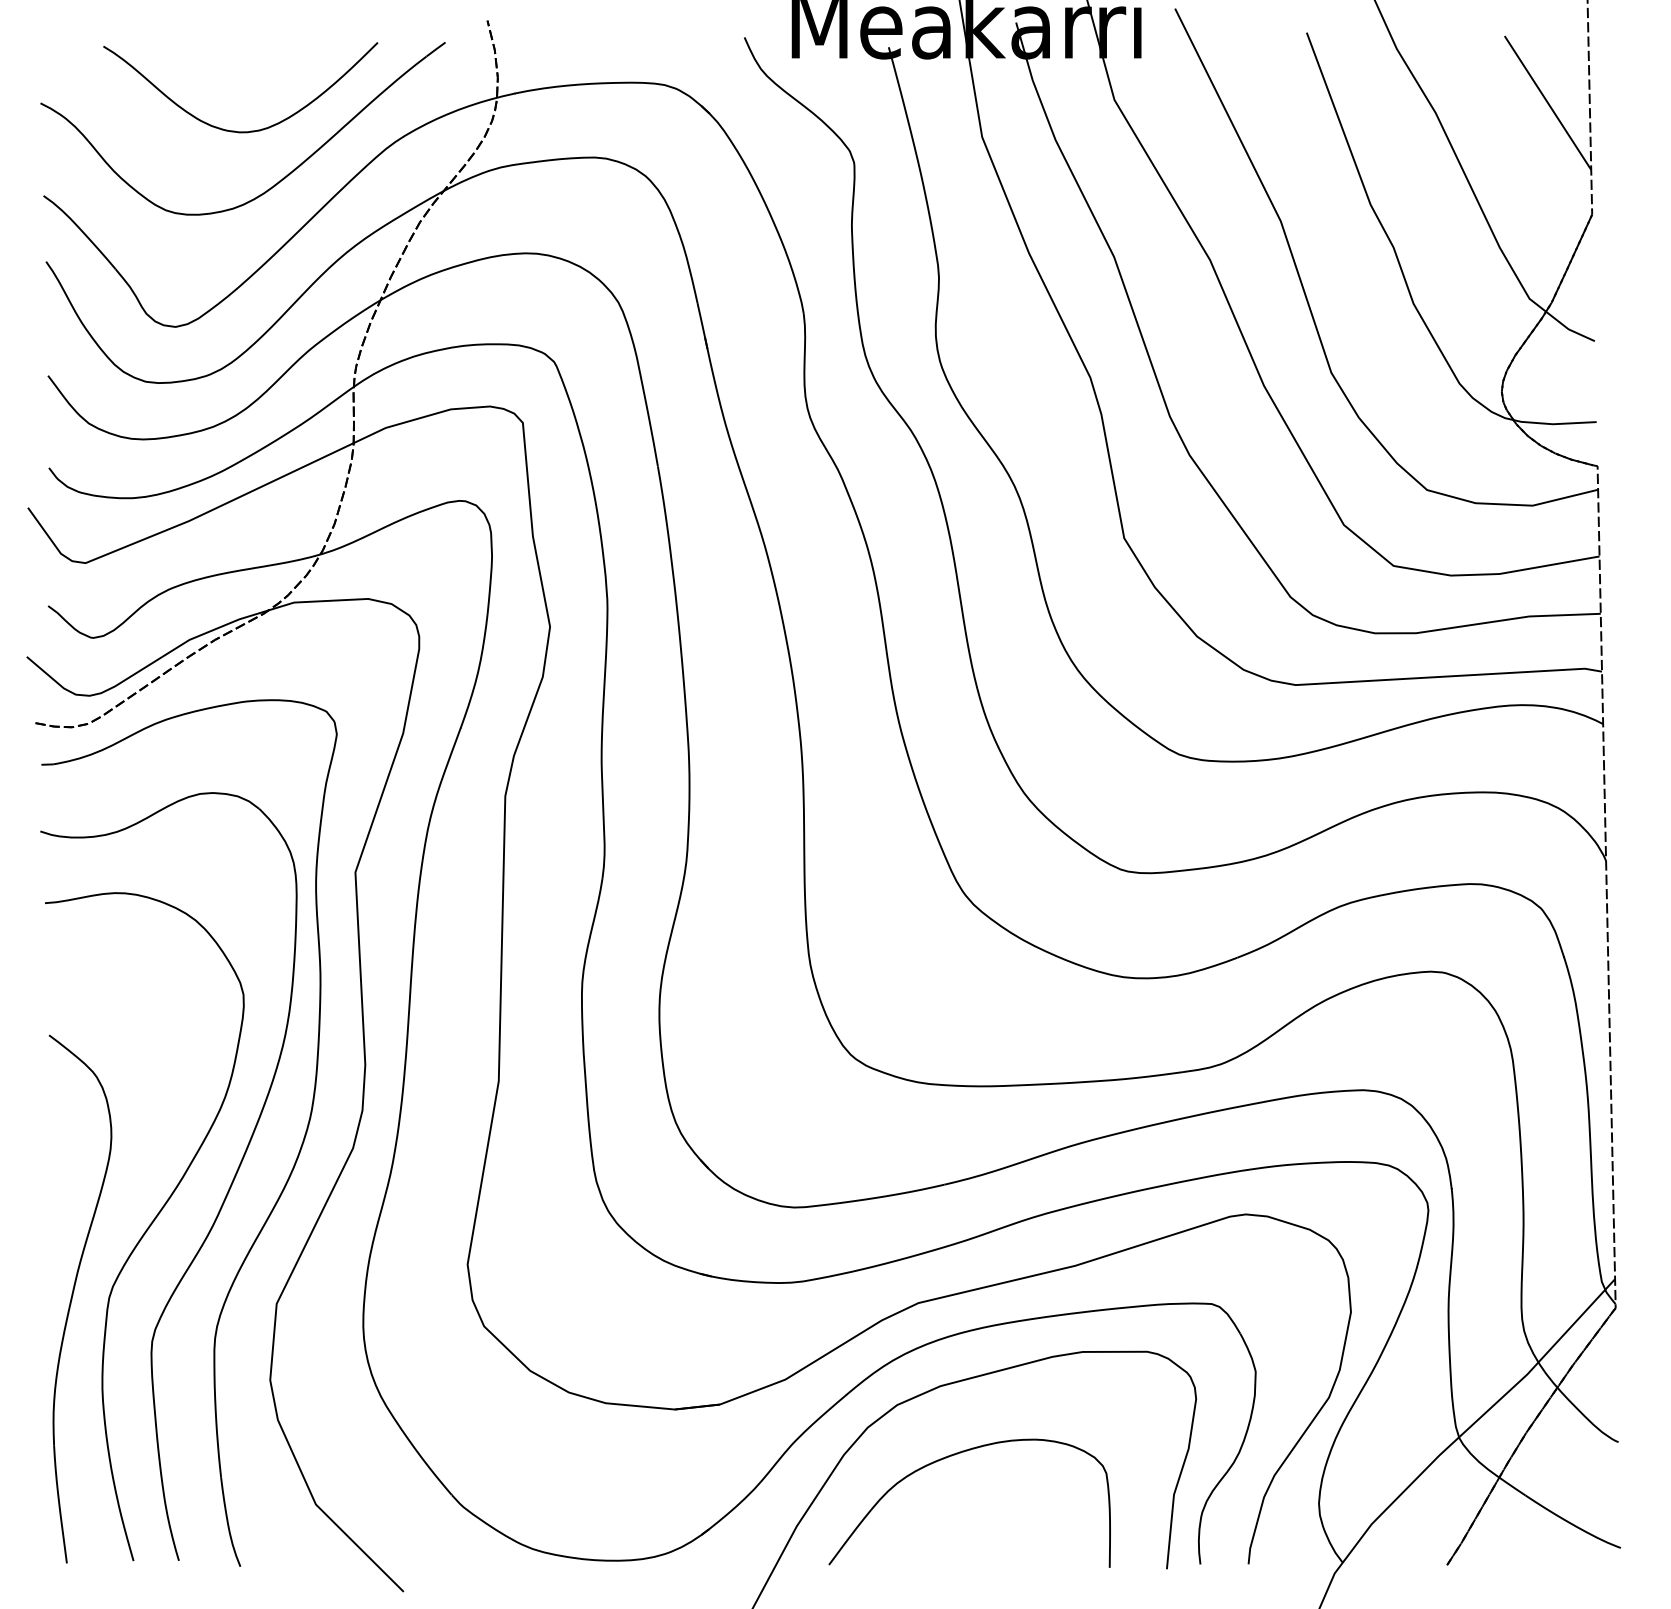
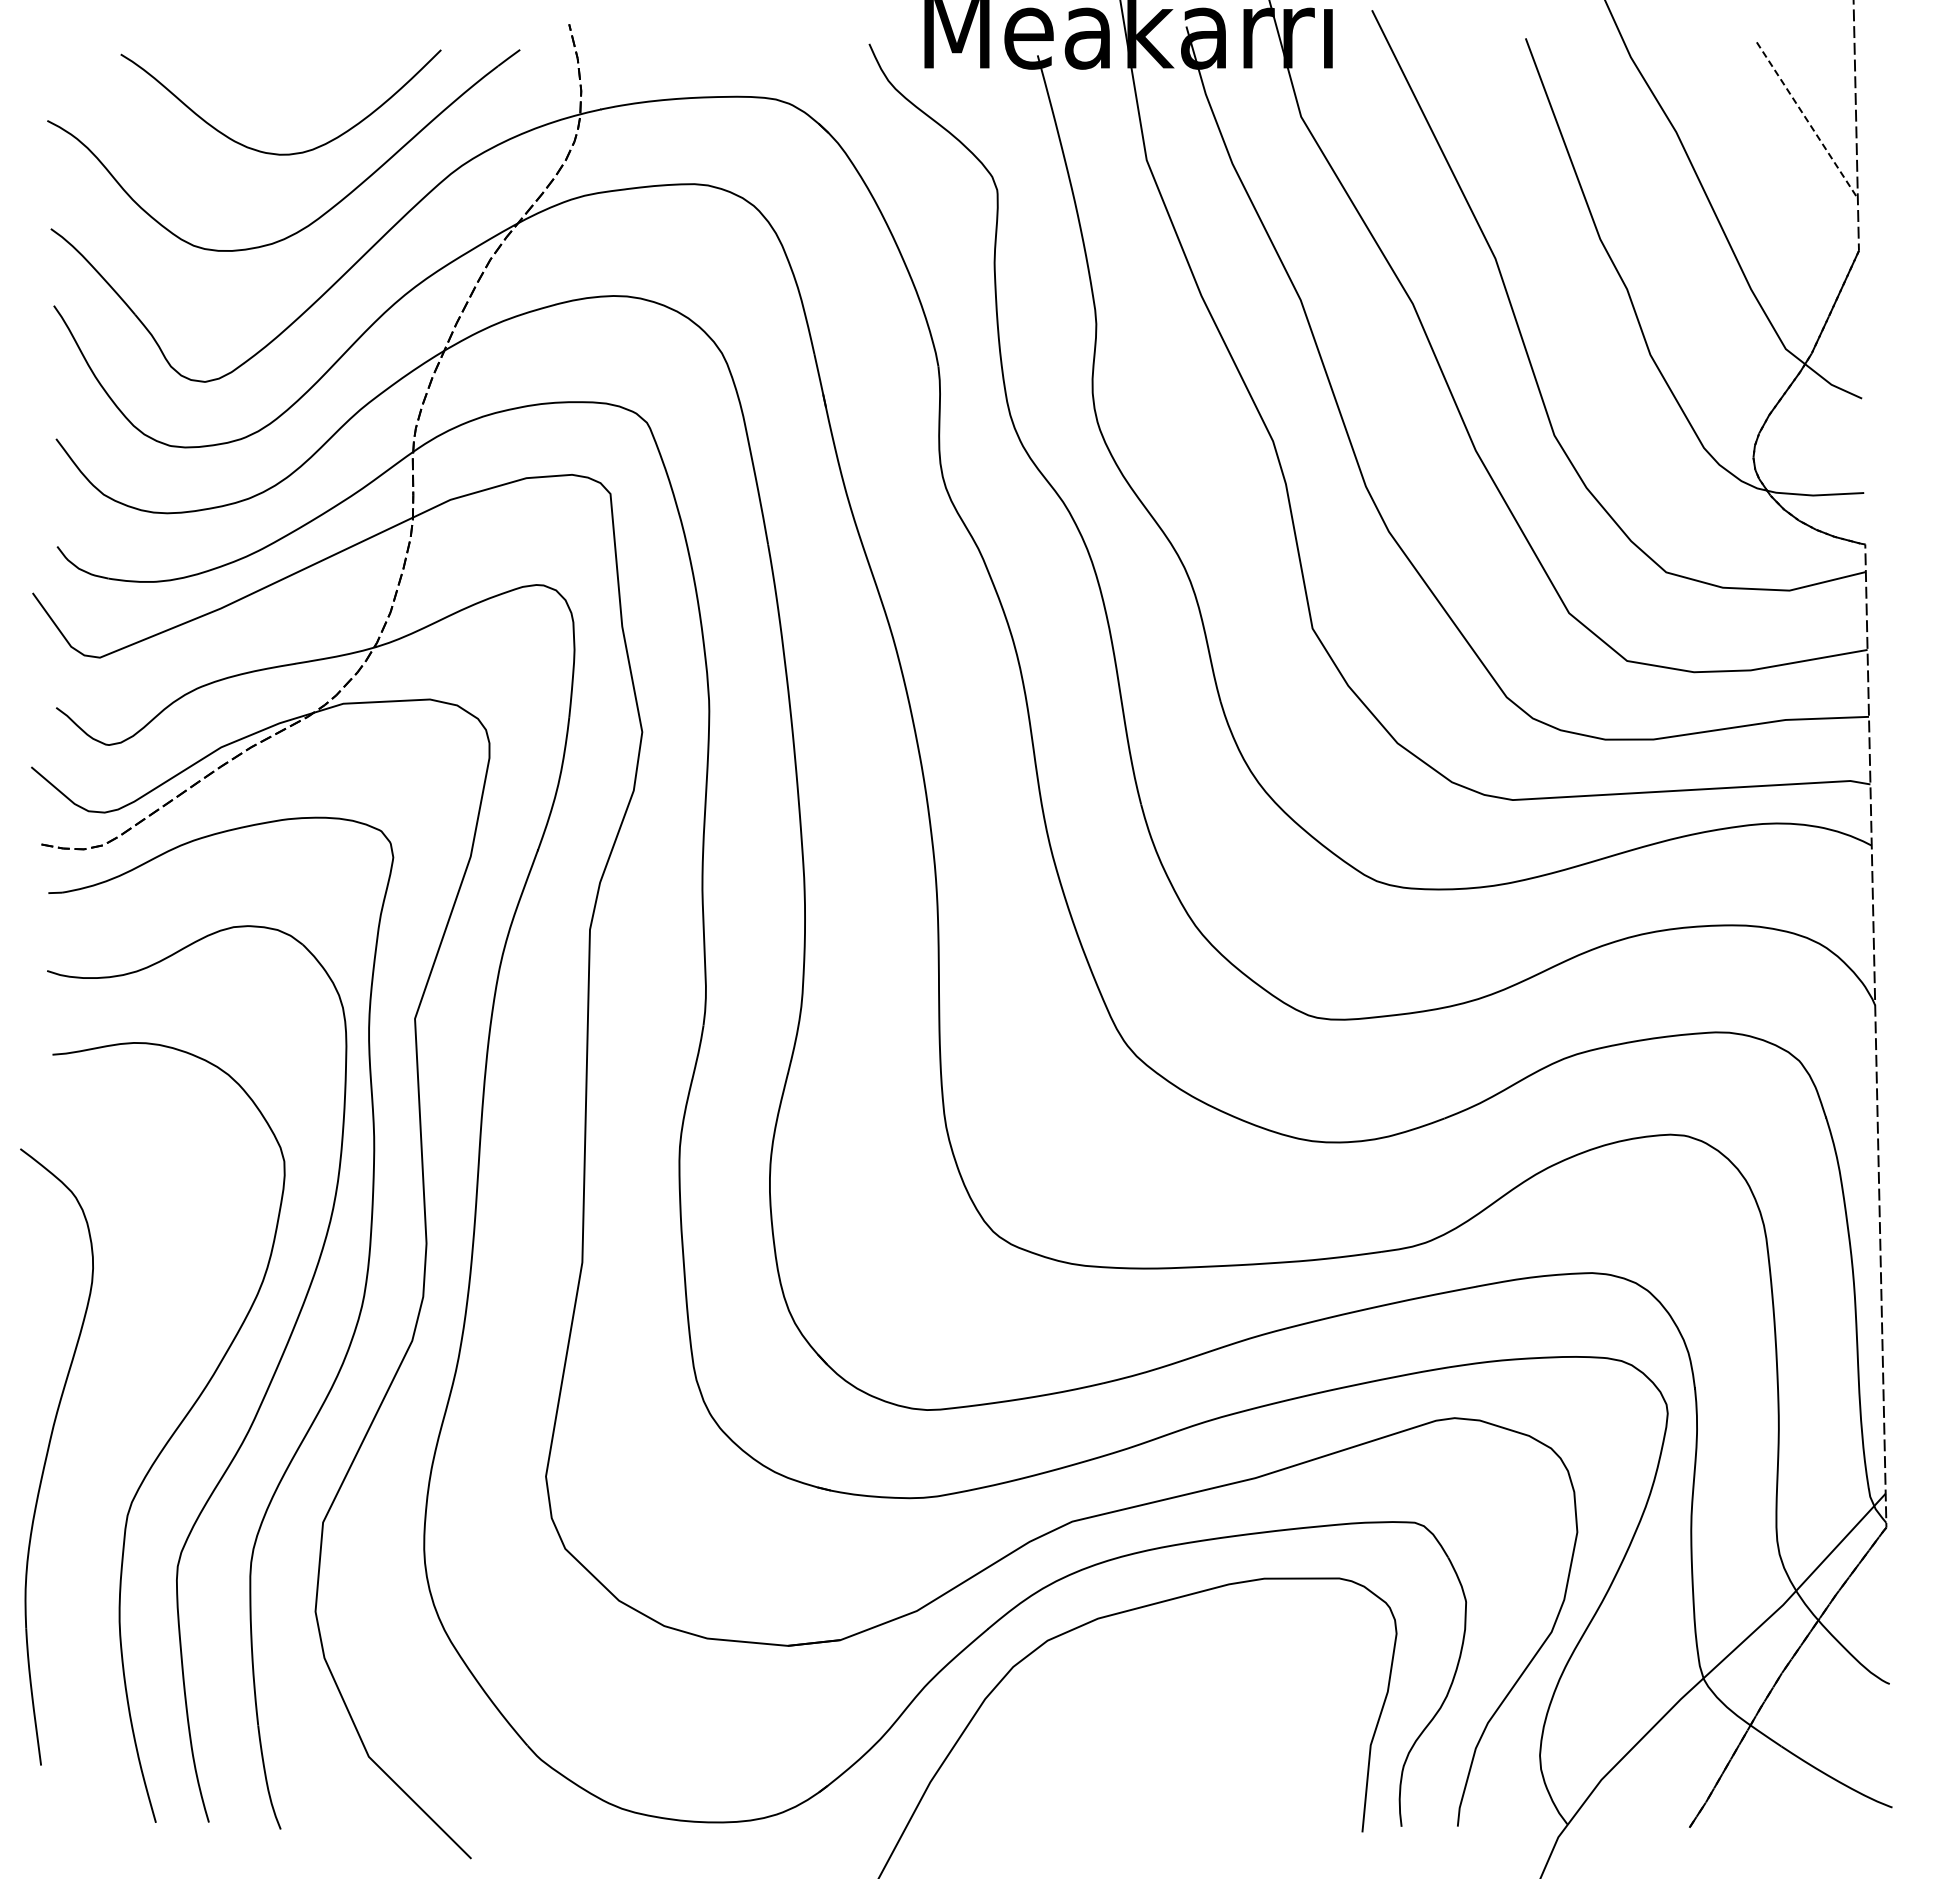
line: (1548, 103) -> (1807, 120), solid -> dashed
part: (73, 1296) -> (48, 1453), moved
part: (954, 1455) -> (1114, 1699), removed

